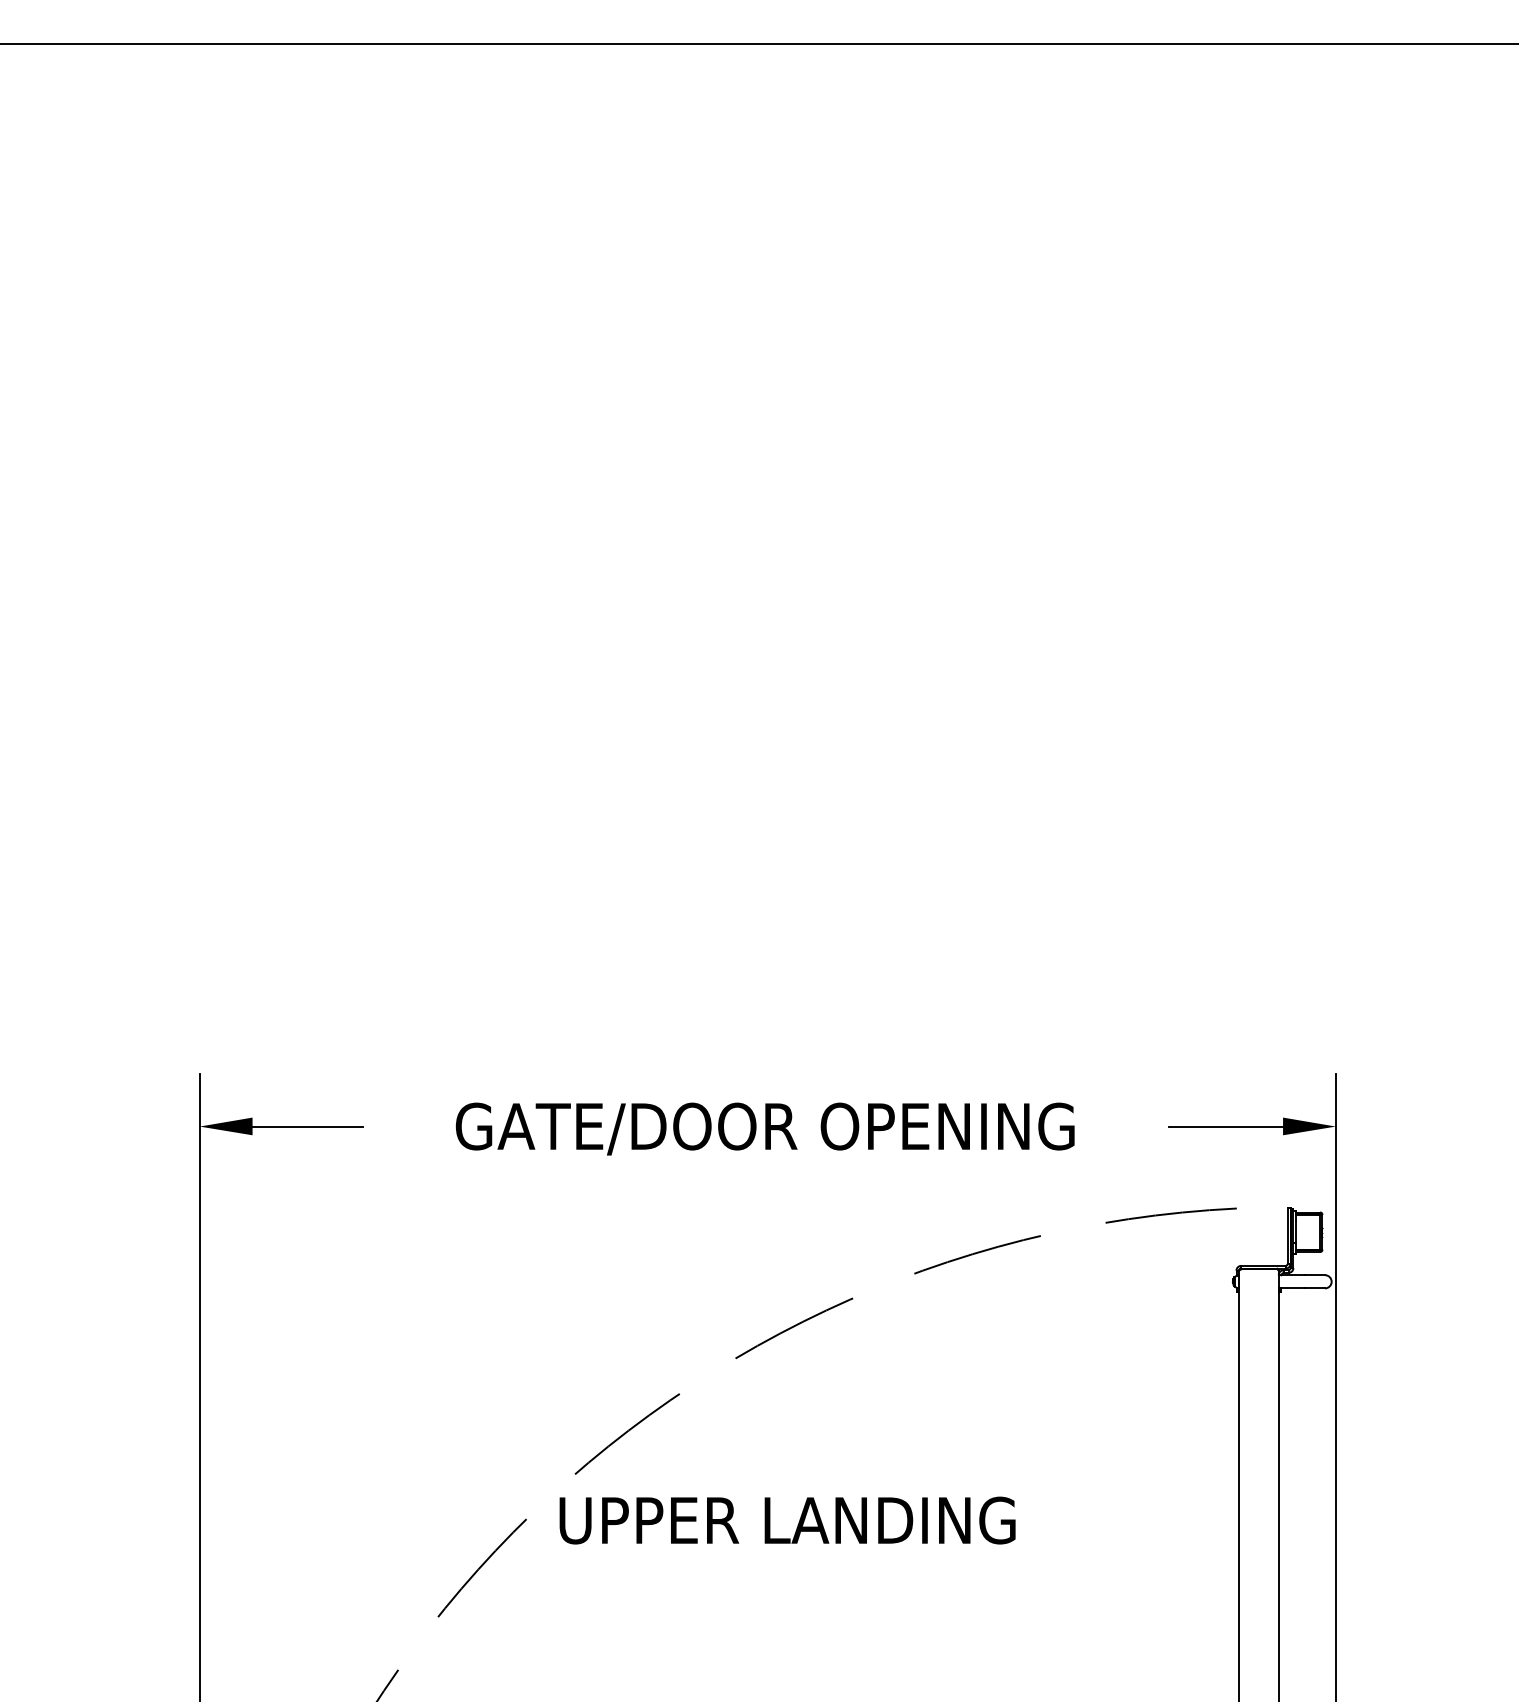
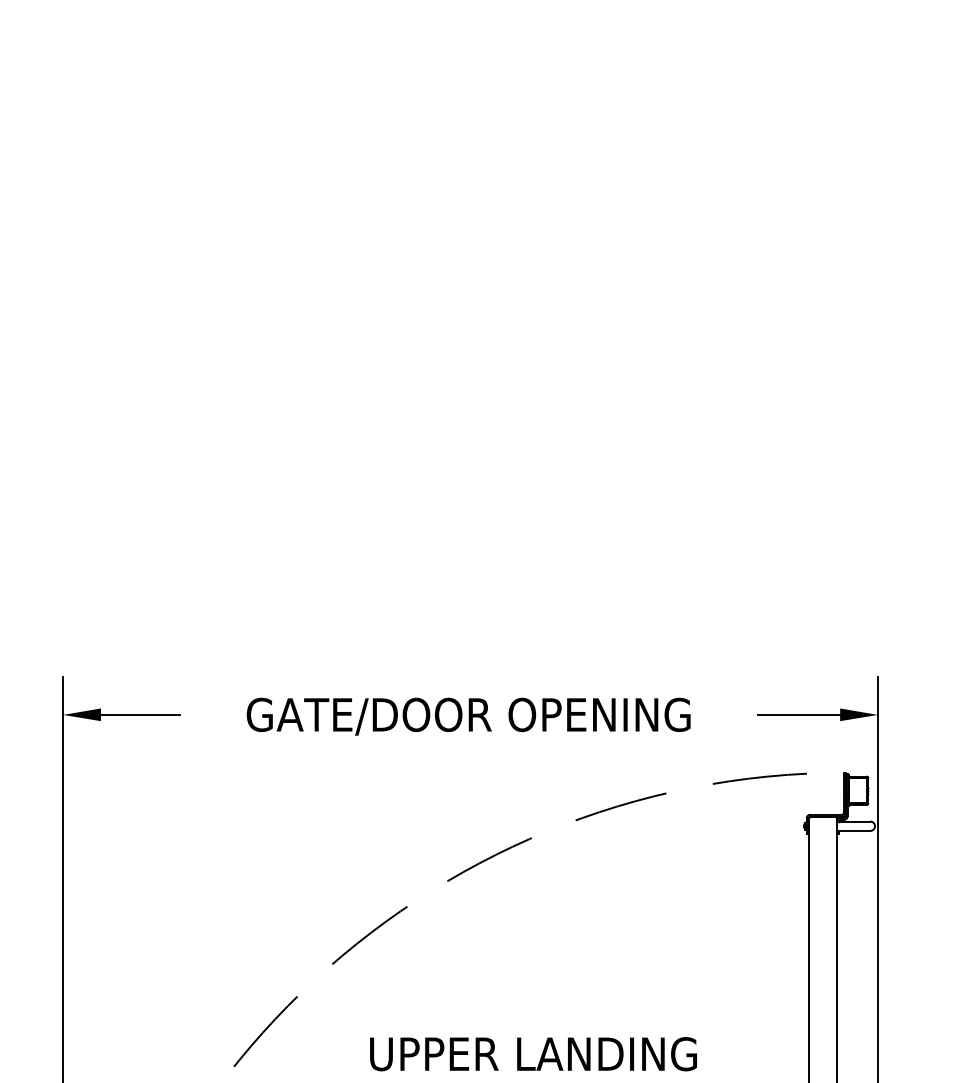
text: (787, 1520) -> (533, 1054), moved

